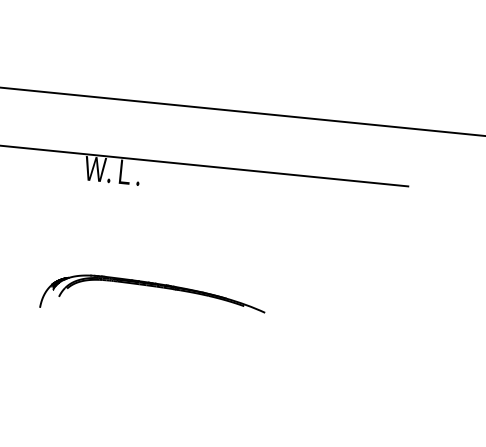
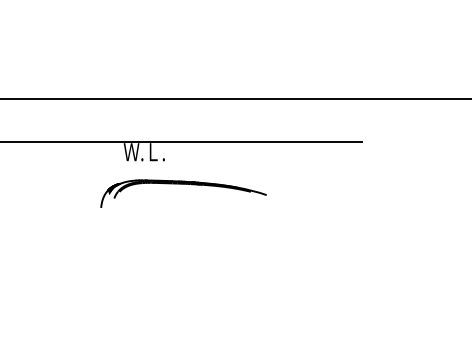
part: (154, 287) -> (183, 184), moved

